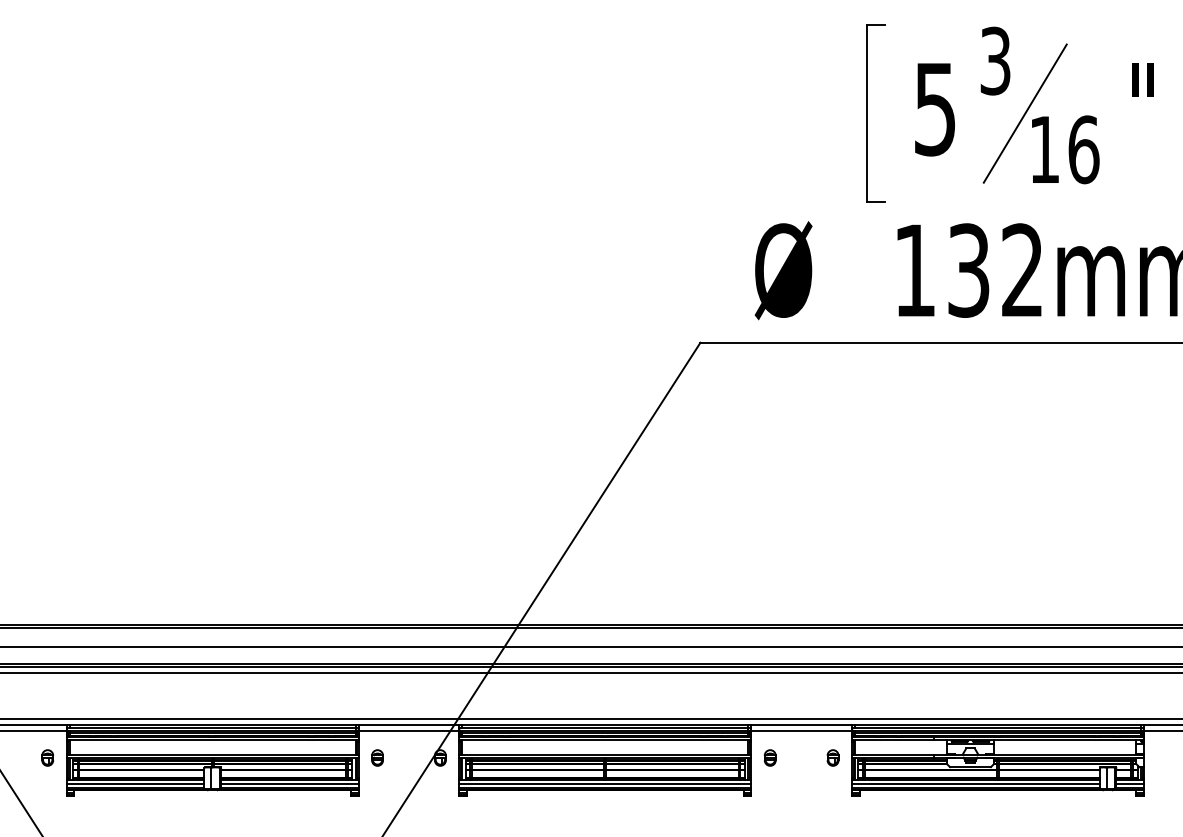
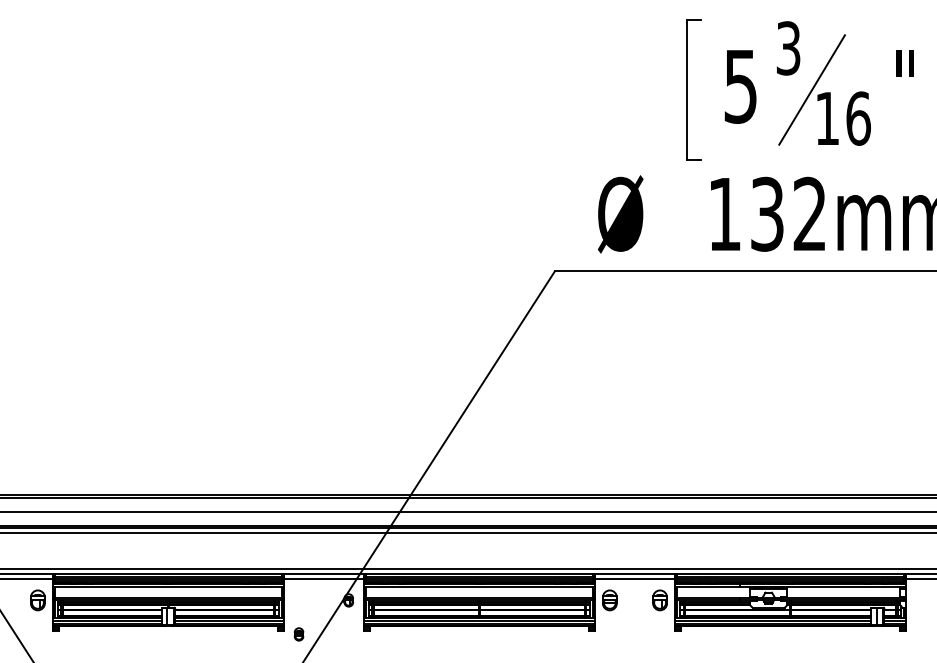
part: (47, 758) -> (37, 600), size x1.6
part: (376, 758) -> (298, 634), moved
part: (770, 758) -> (610, 600), size x1.6
part: (832, 758) -> (659, 600), size x1.6

